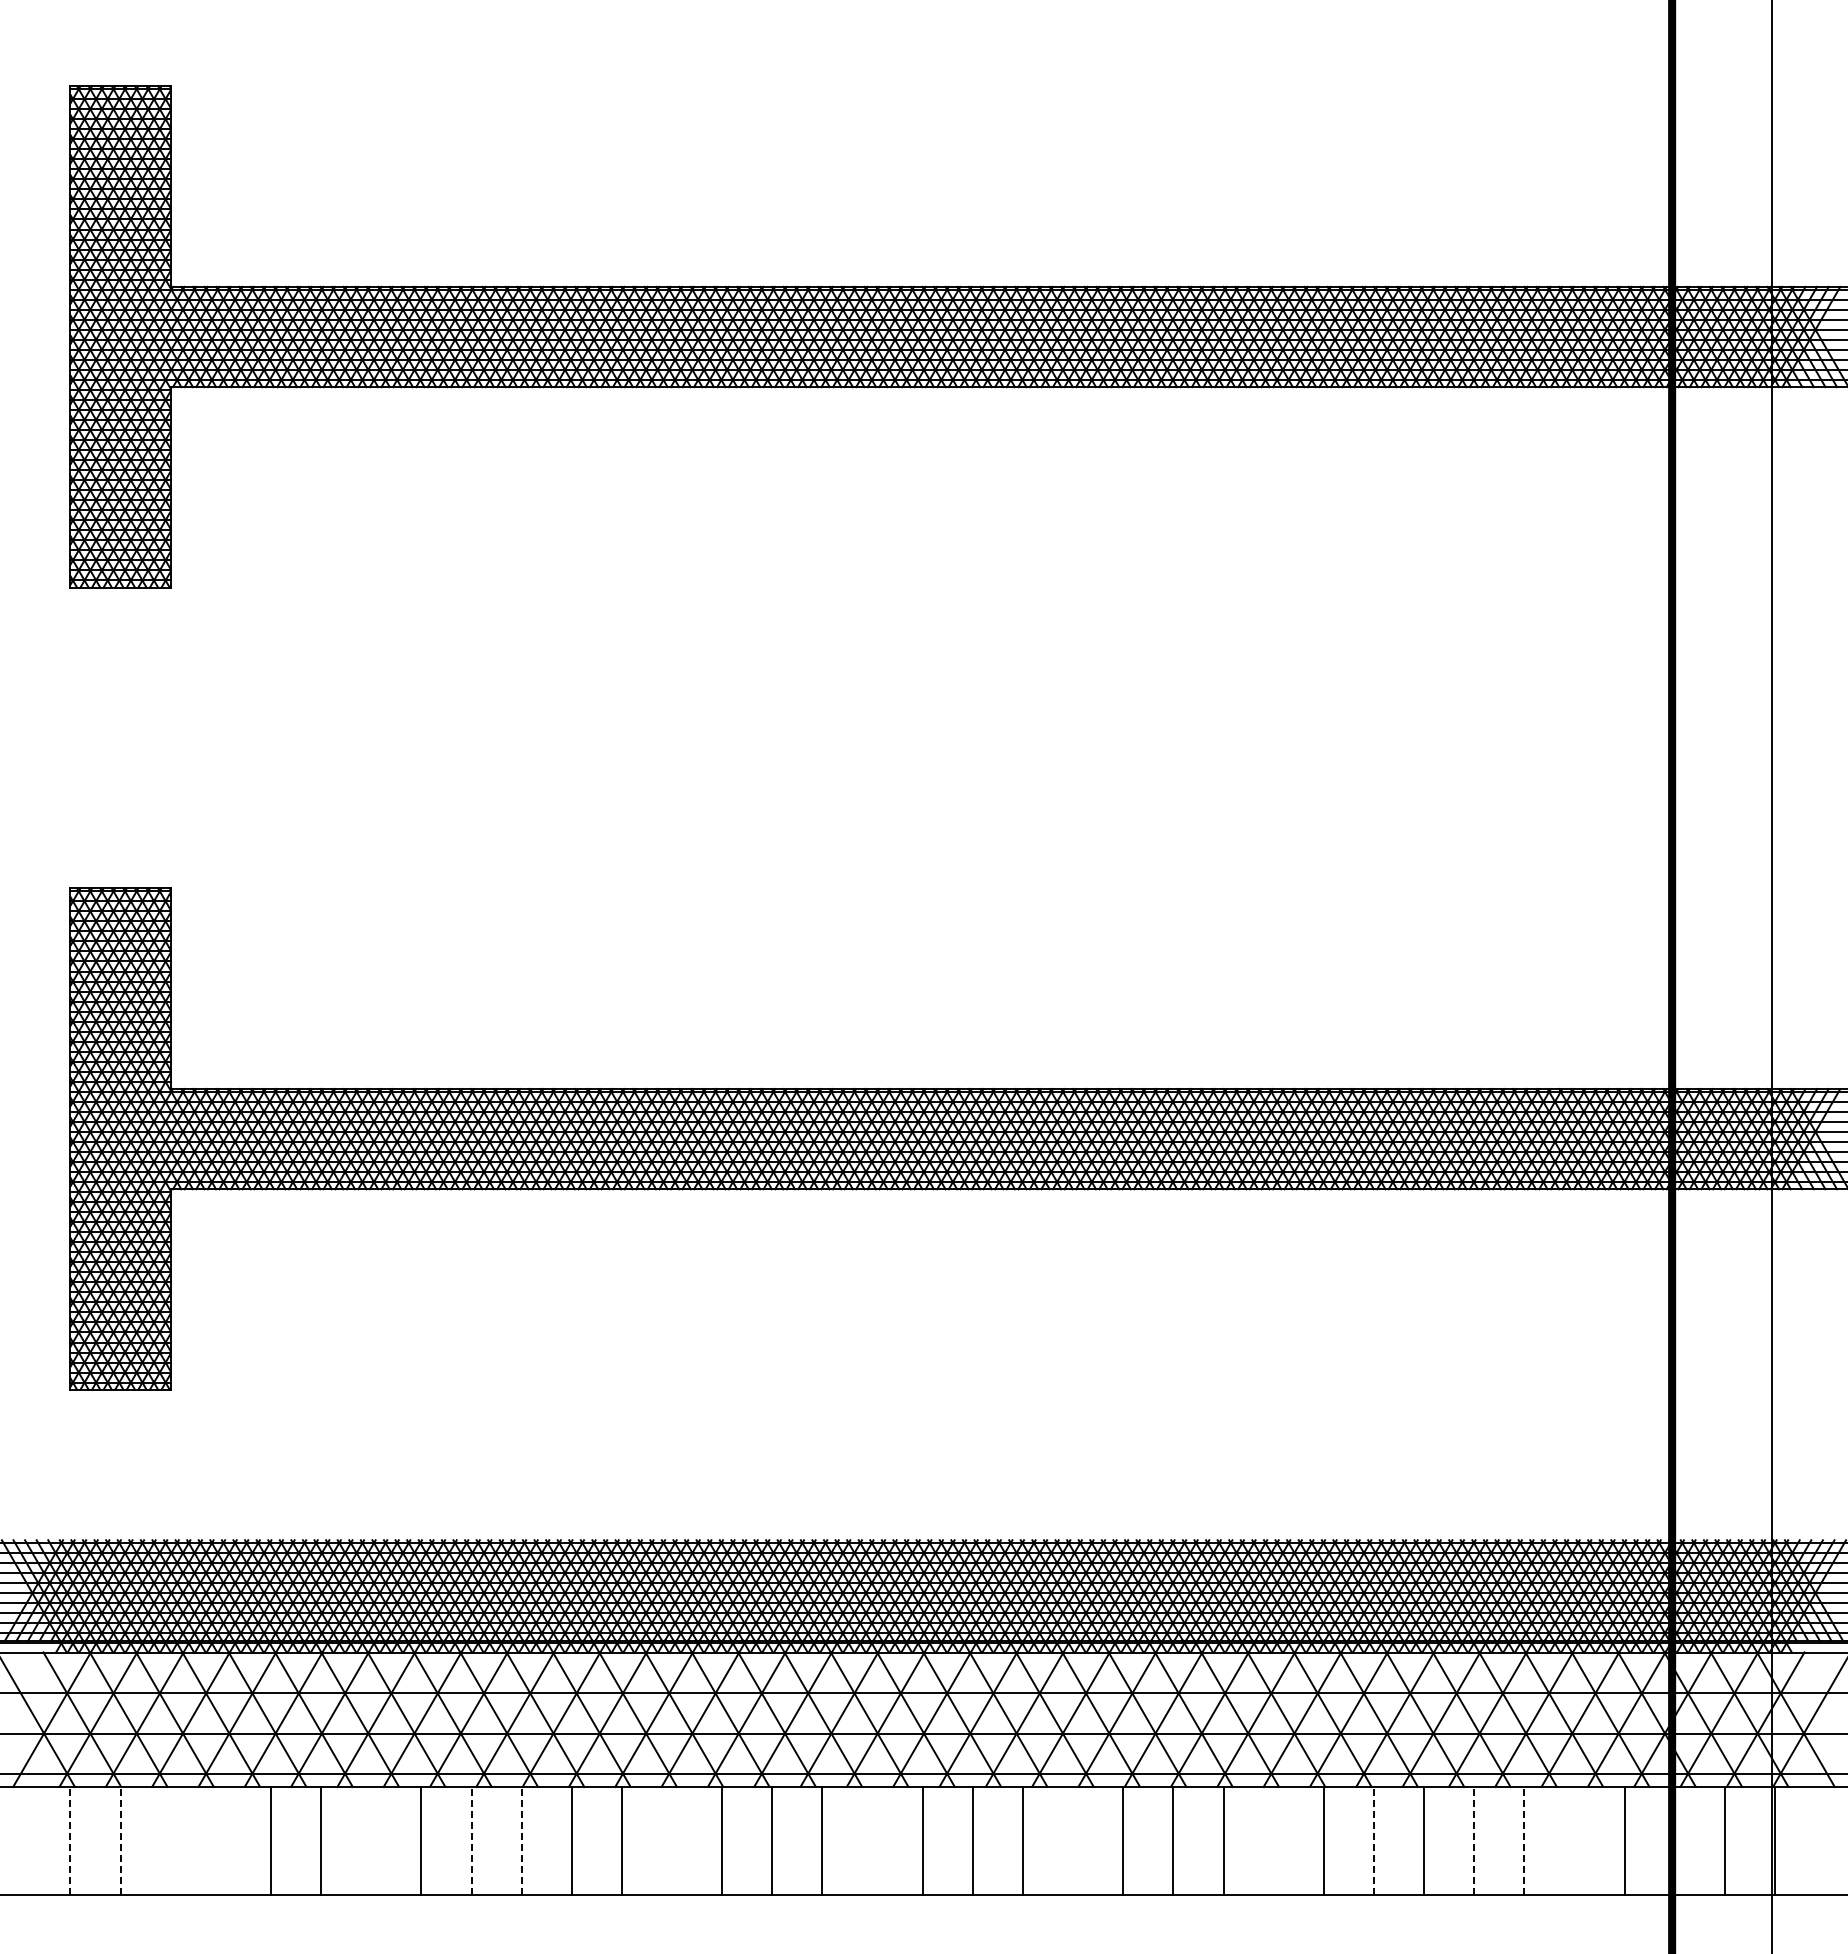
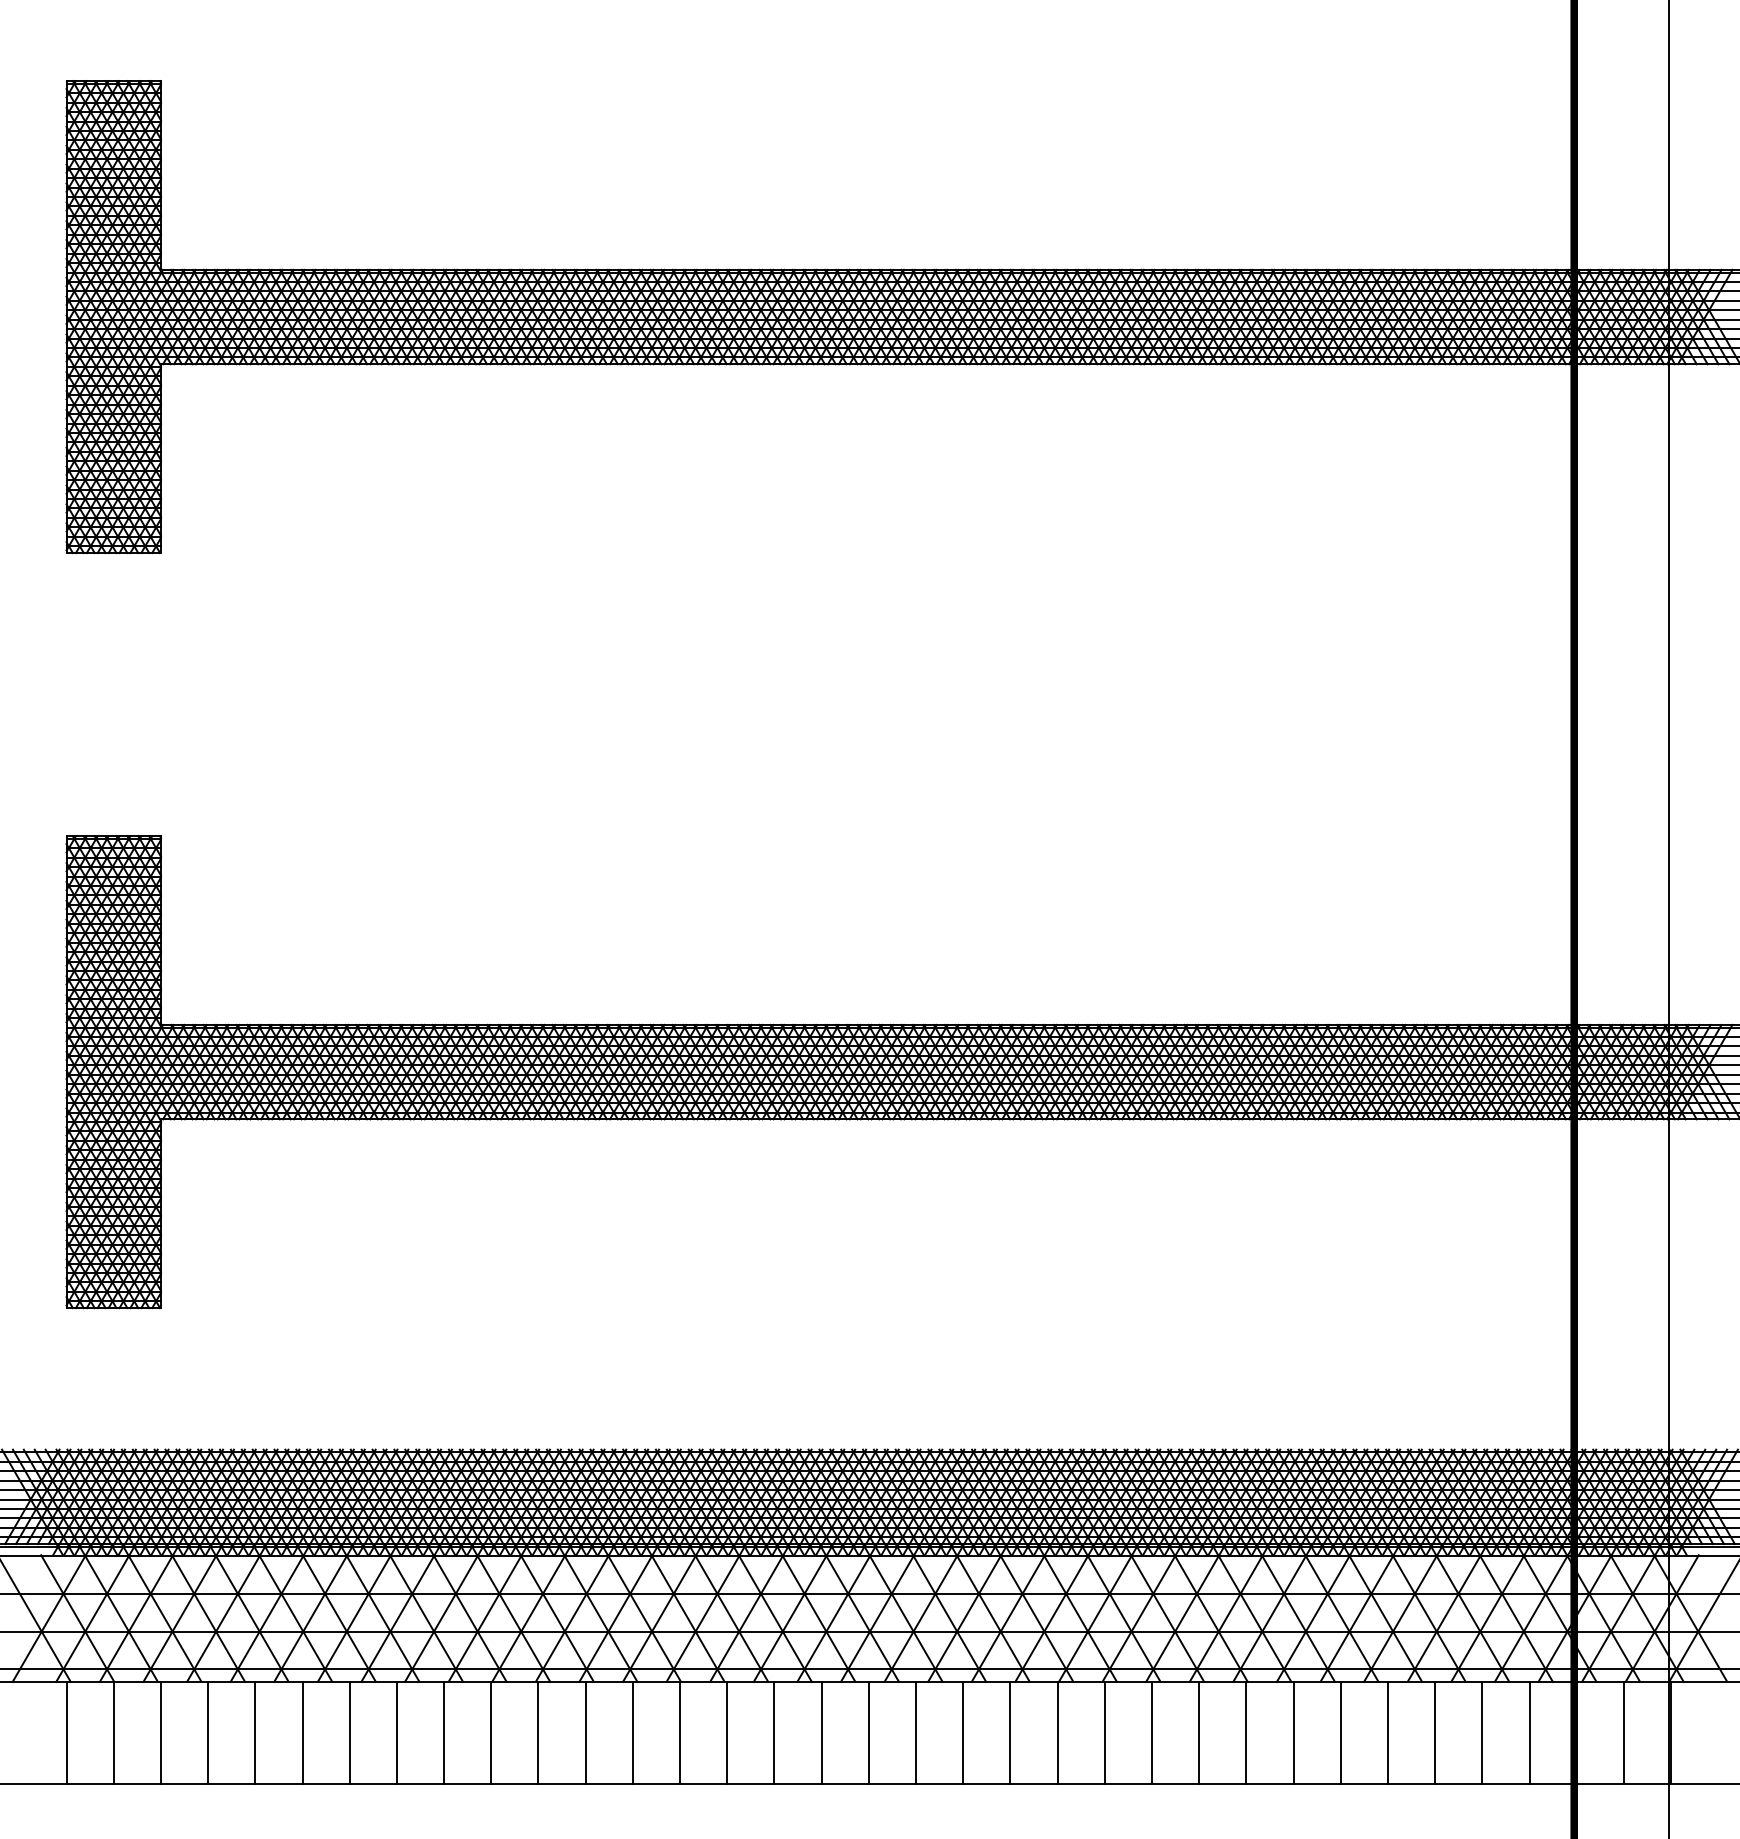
line: (70, 1840) -> (66, 1732), dashed -> solid
line: (120, 1840) -> (113, 1732), dashed -> solid
line: (170, 1840) -> (160, 1732), added
line: (220, 1840) -> (207, 1732), added
line: (371, 1840) -> (349, 1732), added
line: (471, 1840) -> (444, 1732), dashed -> solid
line: (521, 1840) -> (491, 1732), dashed -> solid
line: (672, 1840) -> (633, 1732), added
line: (872, 1840) -> (821, 1732), added
line: (1073, 1840) -> (1010, 1732), added
line: (1273, 1840) -> (1198, 1732), added
line: (1373, 1840) -> (1293, 1732), dashed -> solid
line: (1474, 1840) -> (1388, 1732), dashed -> solid
line: (1524, 1840) -> (1435, 1732), dashed -> solid
line: (1574, 1840) -> (1482, 1732), added

